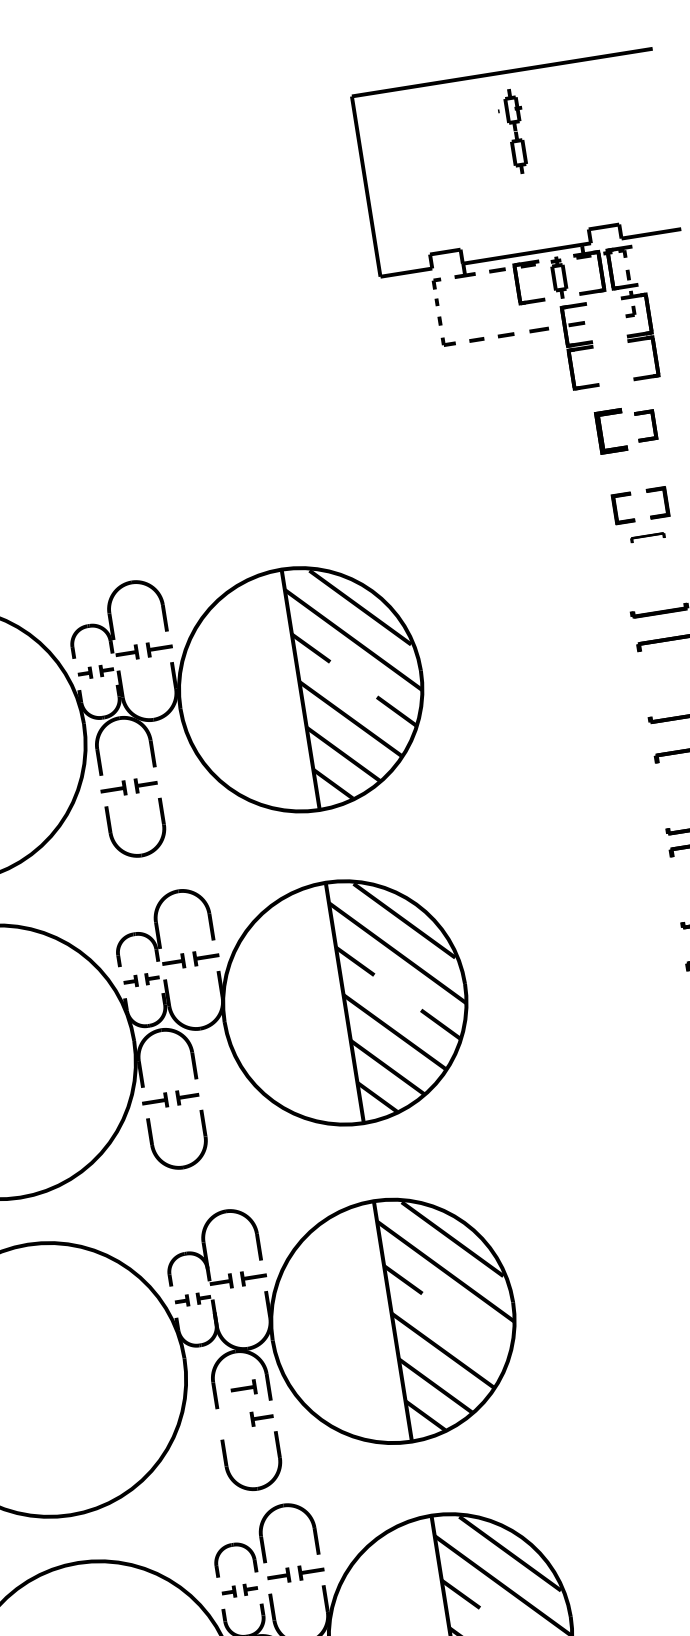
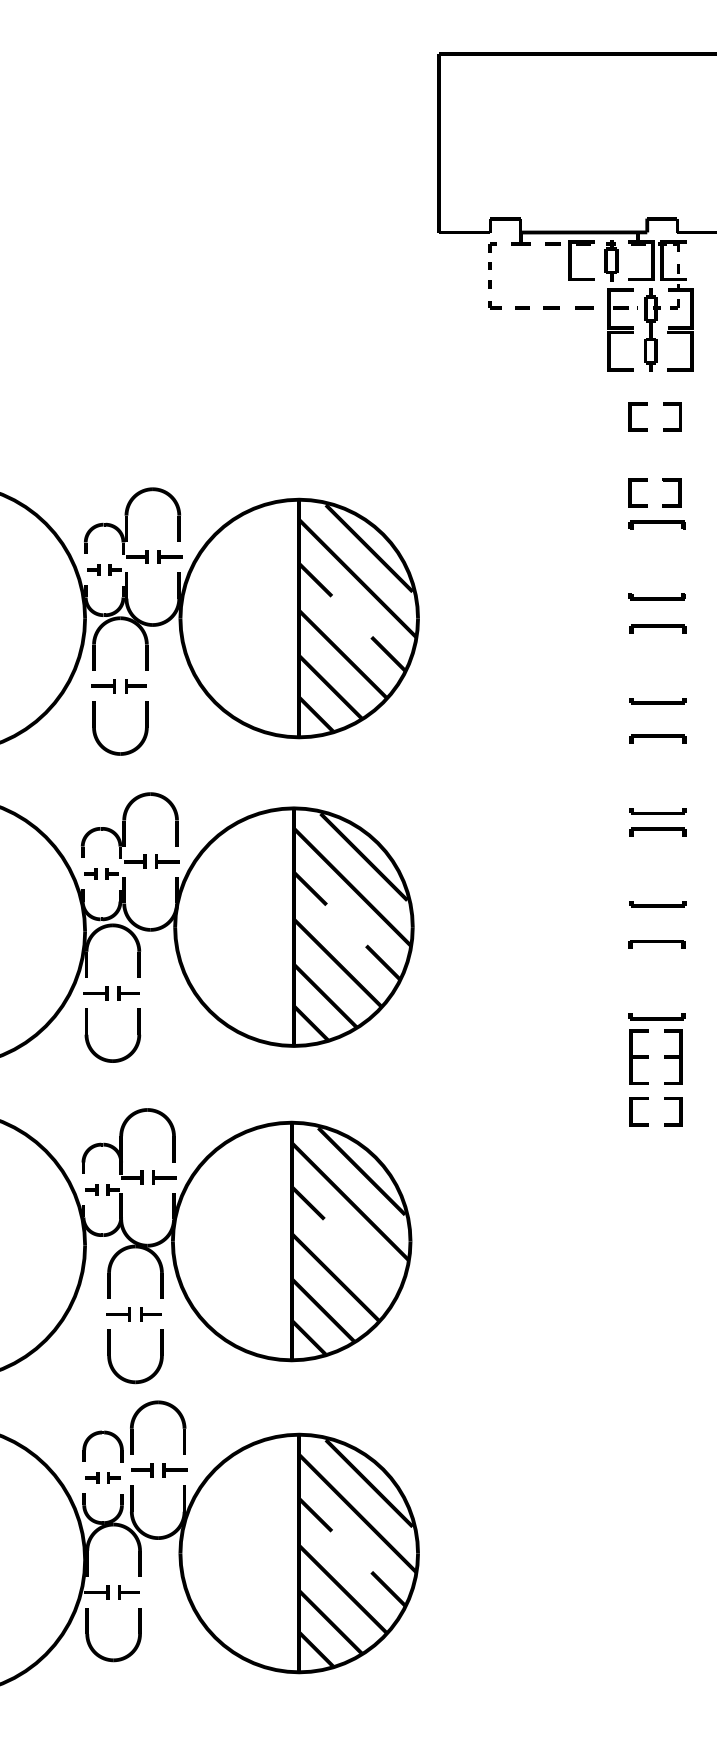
part: (513, 131) -> (648, 329), moved
part: (610, 431) -> (637, 416), size x0.71
part: (647, 537) -> (656, 524), size x1.67
part: (243, 1388) -> (118, 1314), moved

